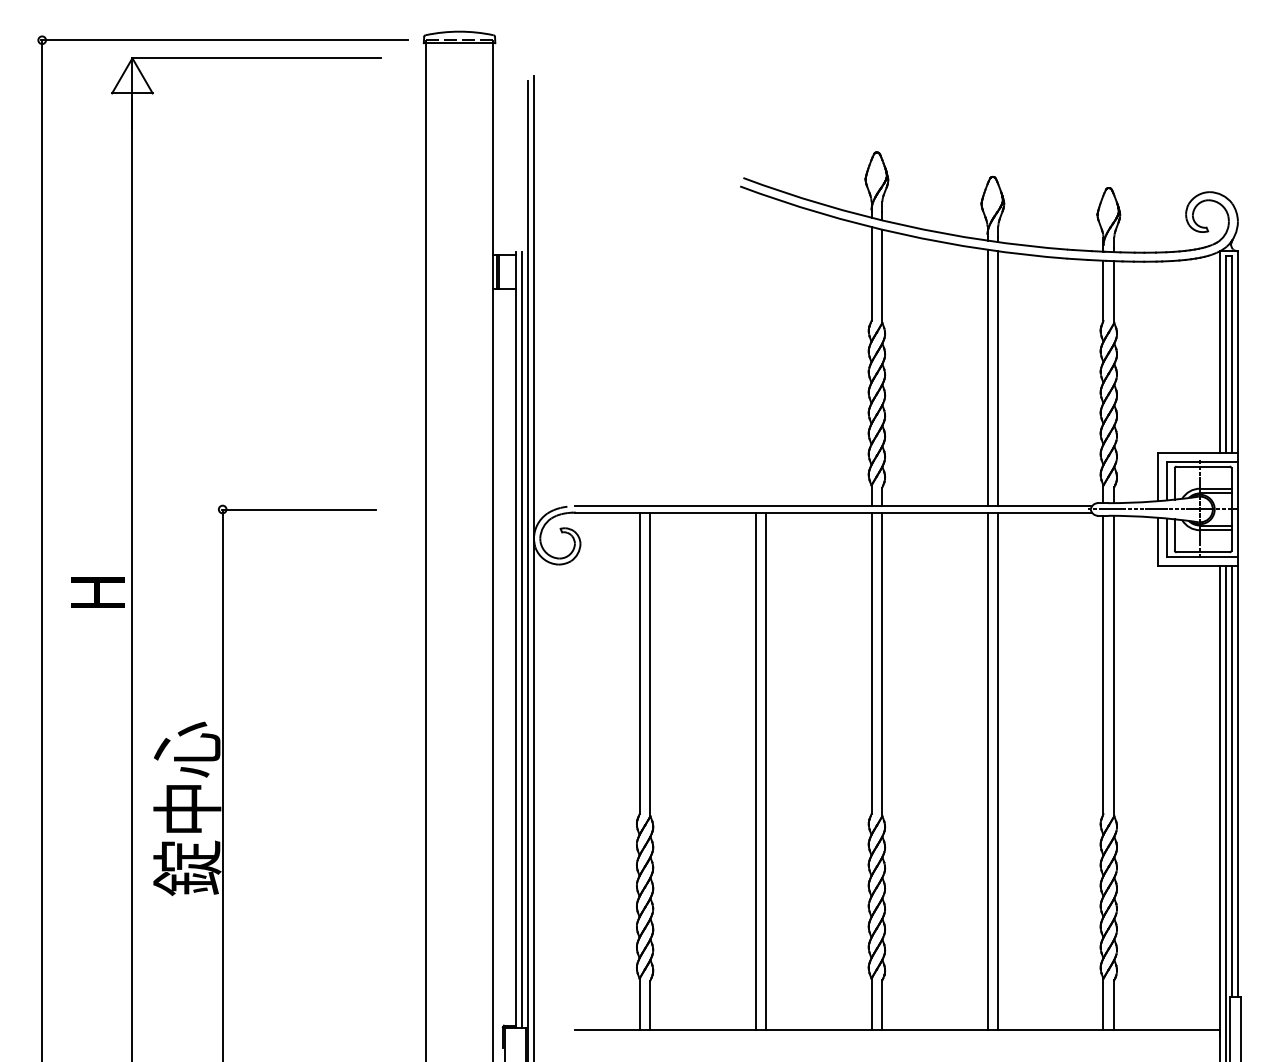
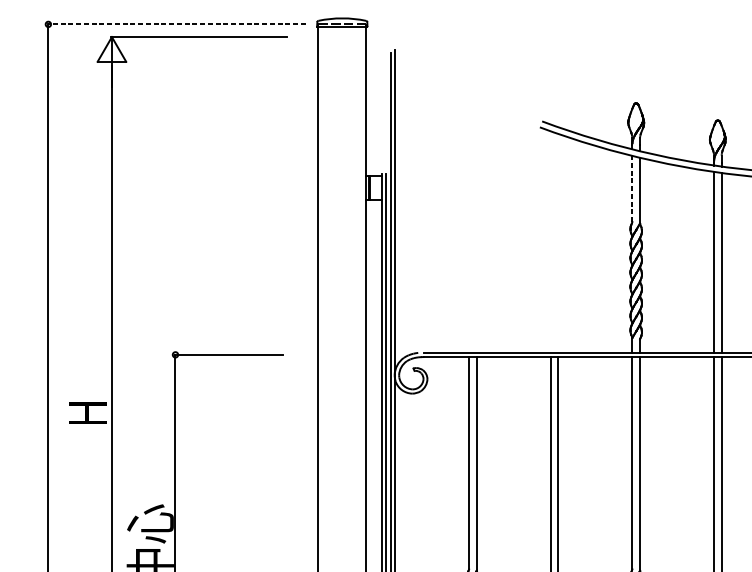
line: (223, 40) -> (176, 24), solid -> dashed
line: (871, 274) -> (632, 189), solid -> dashed

